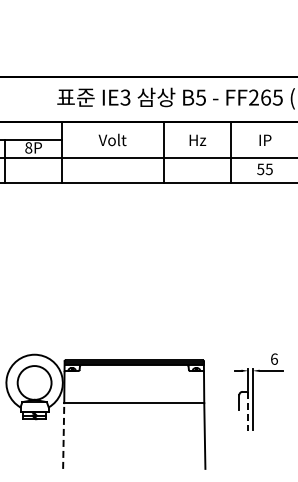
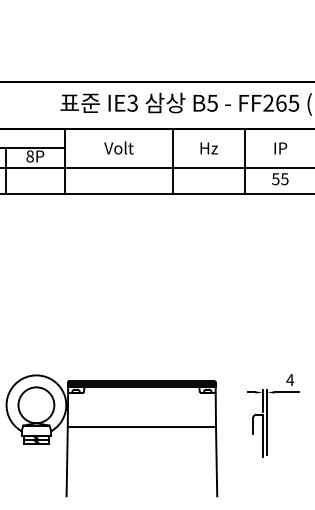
text: (274, 358) -> (290, 379), 6 -> 4
line: (248, 411) -> (262, 435), dashed -> solid
line: (63, 436) -> (66, 461), dashed -> solid

